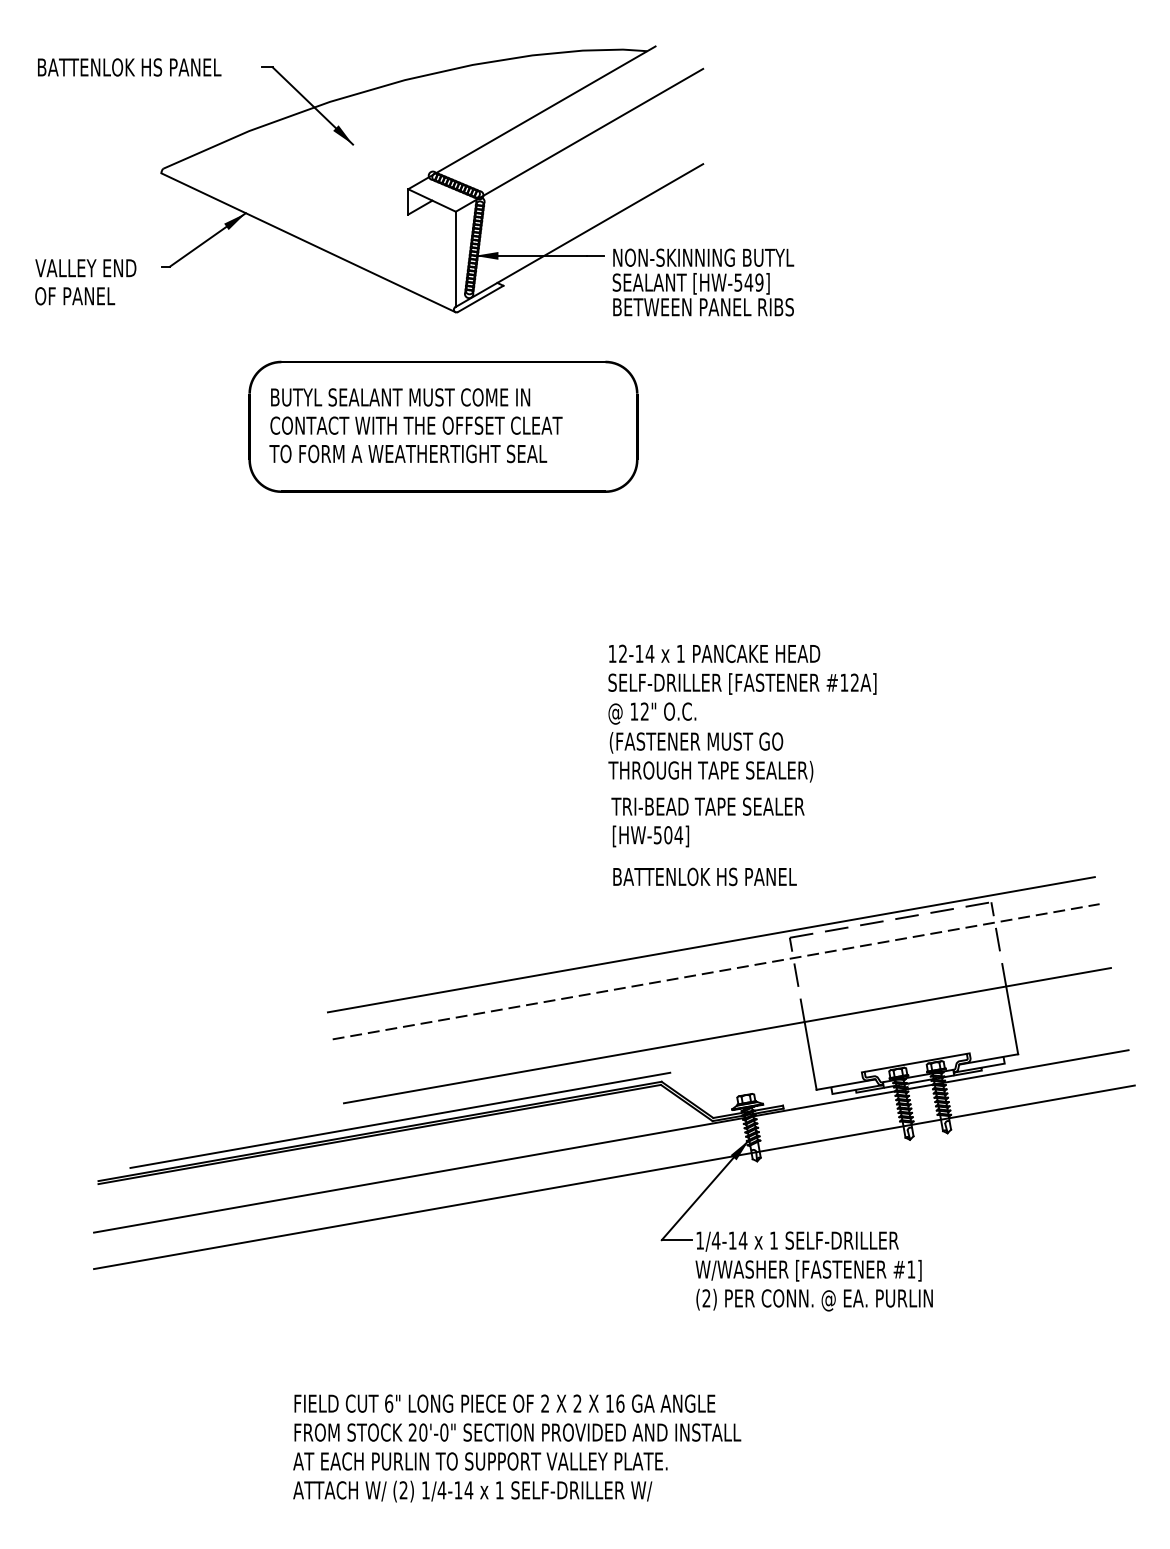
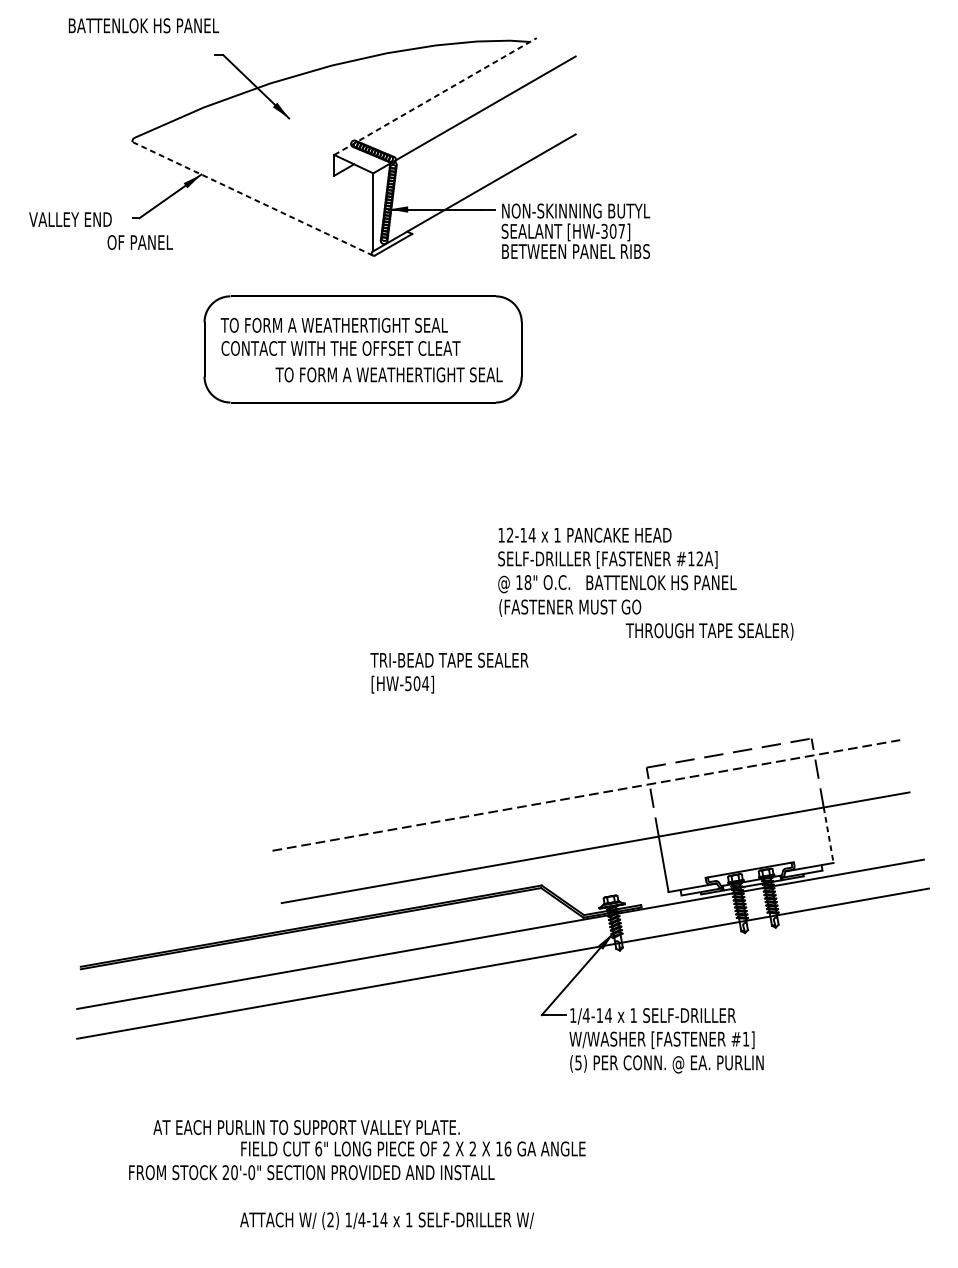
text: (129, 67) -> (143, 25), moved
line: (531, 117) -> (435, 96), solid -> dashed
line: (308, 242) -> (252, 198), solid -> dashed
text: (748, 282) -> (612, 231), [HW-549] -> [HW-307]
text: (75, 296) -> (140, 242), moved
text: (408, 397) -> (334, 325), BUTYL SEALANT MUST COME IN -> TO FORM A WEATHERTIGHT SEAL
text: (408, 453) -> (389, 374), moved
text: (644, 711) -> (527, 582), 12" -> 18"
text: (710, 771) -> (709, 631), moved
text: (707, 822) -> (449, 673), moved
text: (704, 876) -> (661, 582), moved
line: (710, 944) -> (581, 773), removed
line: (1012, 1020) -> (828, 835), solid -> dashed
line: (400, 1119) -> (327, 916), removed
text: (706, 1298) -> (578, 1062), (2) -> (5)
text: (517, 1432) -> (311, 1172), moved
text: (480, 1461) -> (306, 1127), moved

